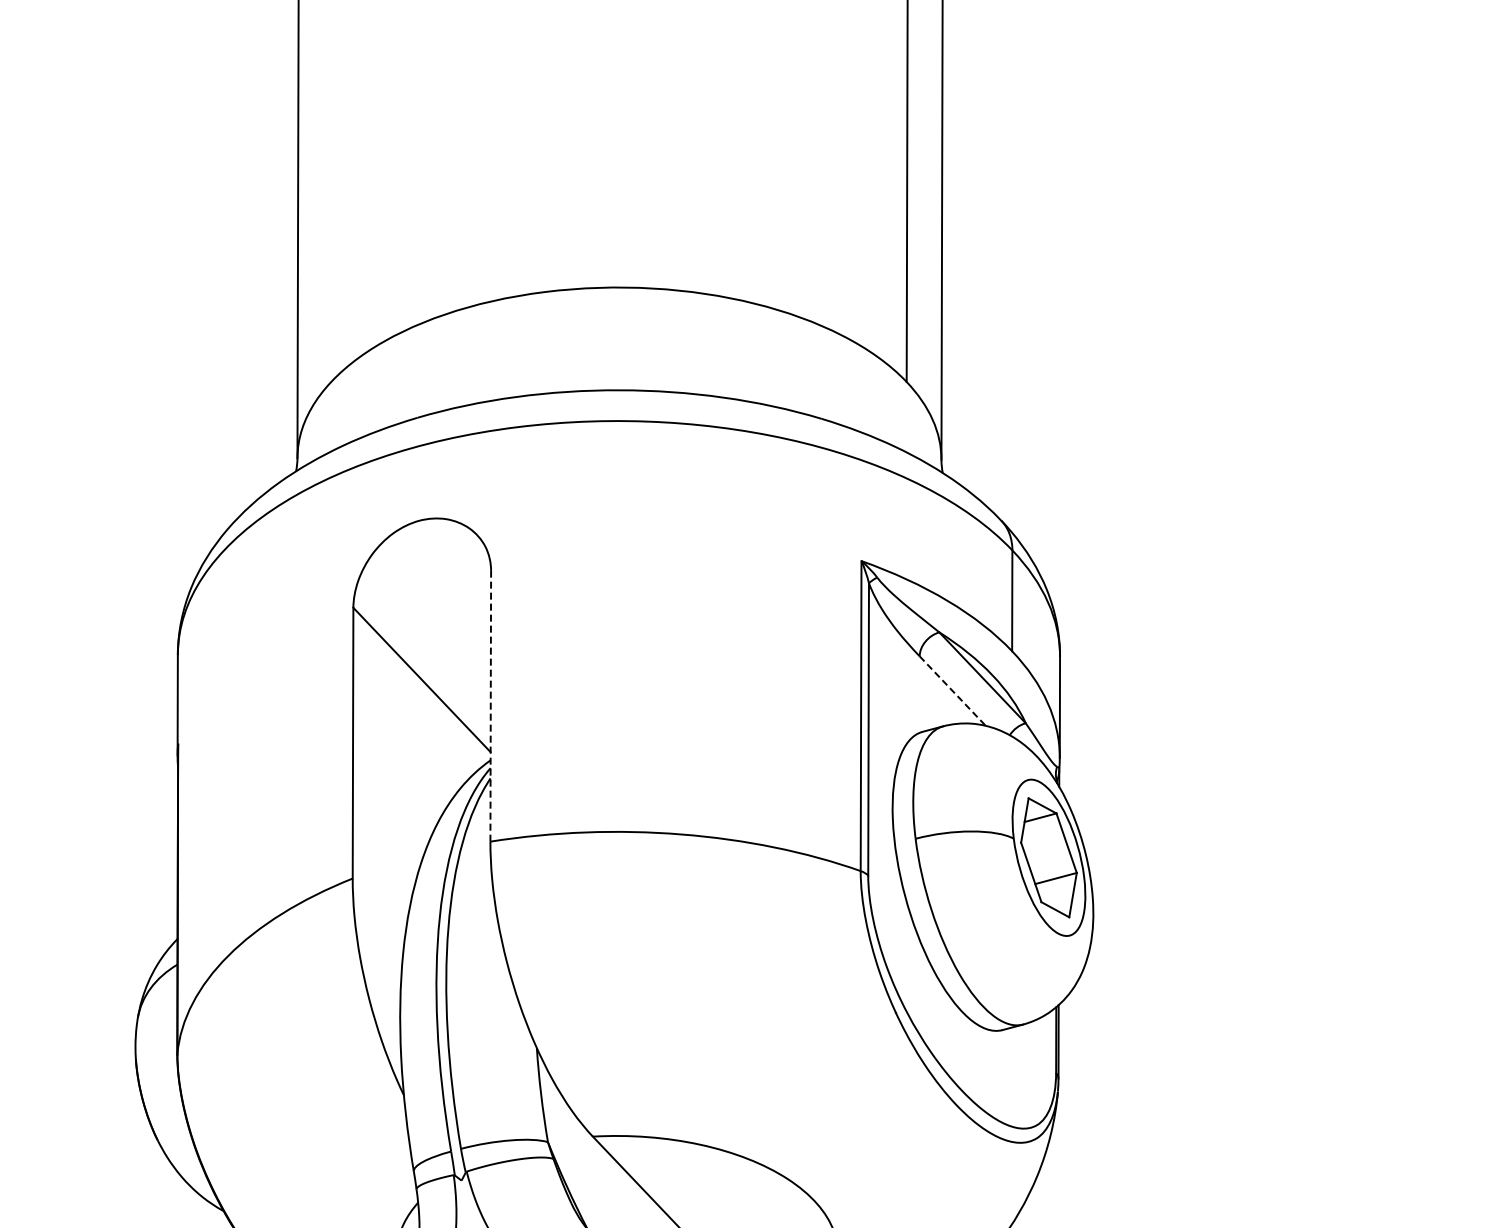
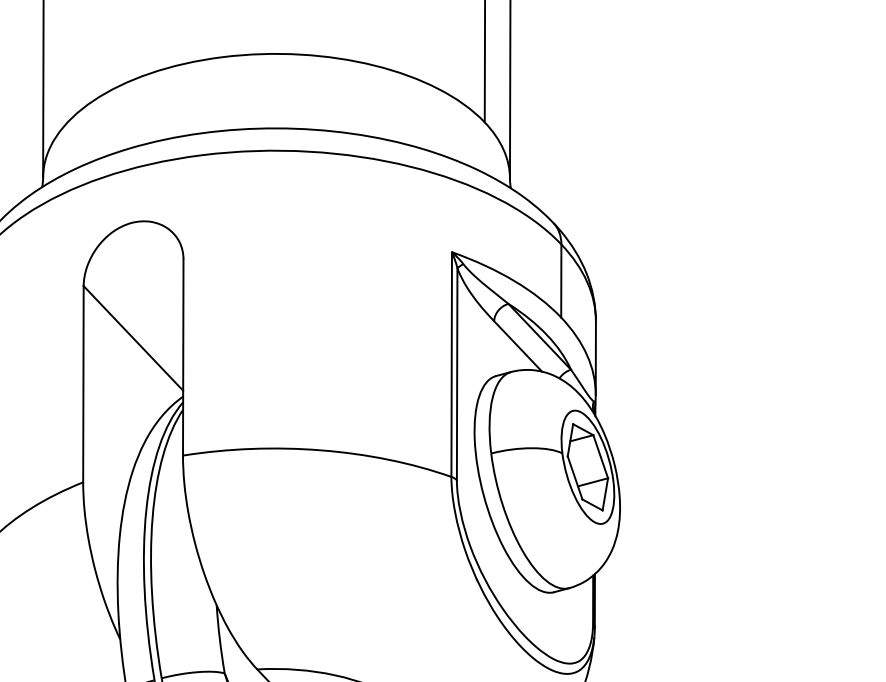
line: (952, 691) -> (517, 346), dashed -> solid
line: (490, 705) -> (183, 356), dashed -> solid

